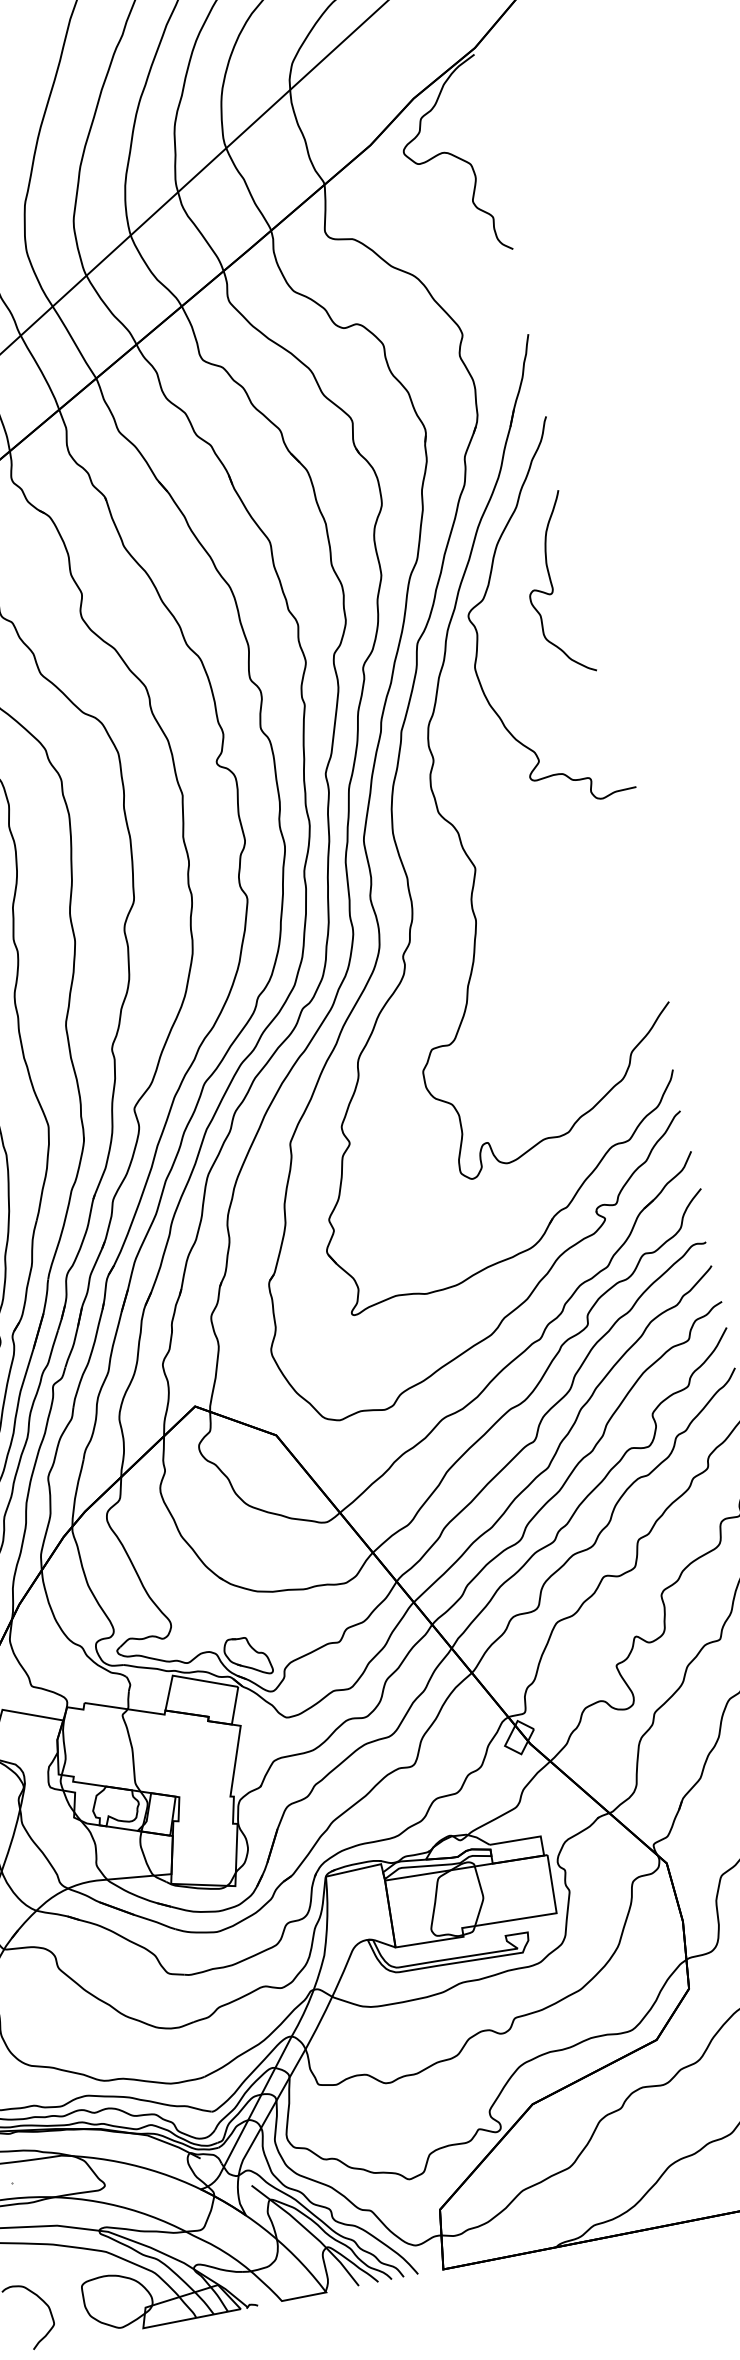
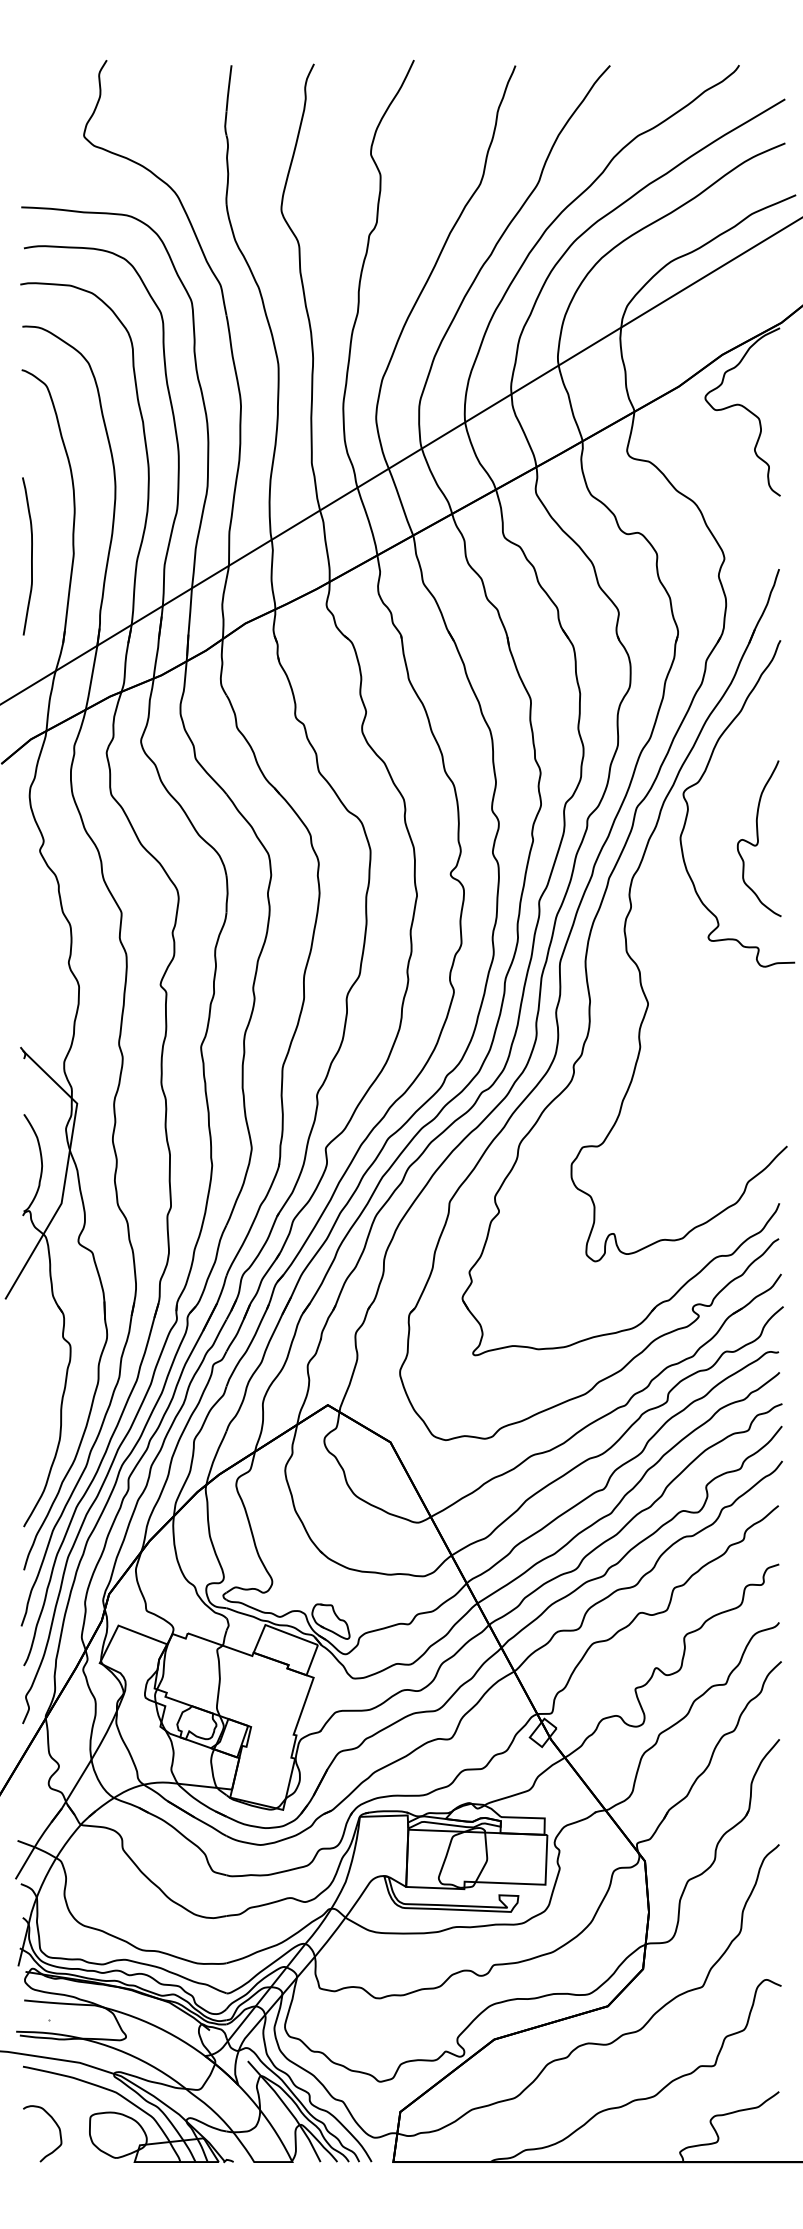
curve: (552, 585) -> (758, 838), moved

